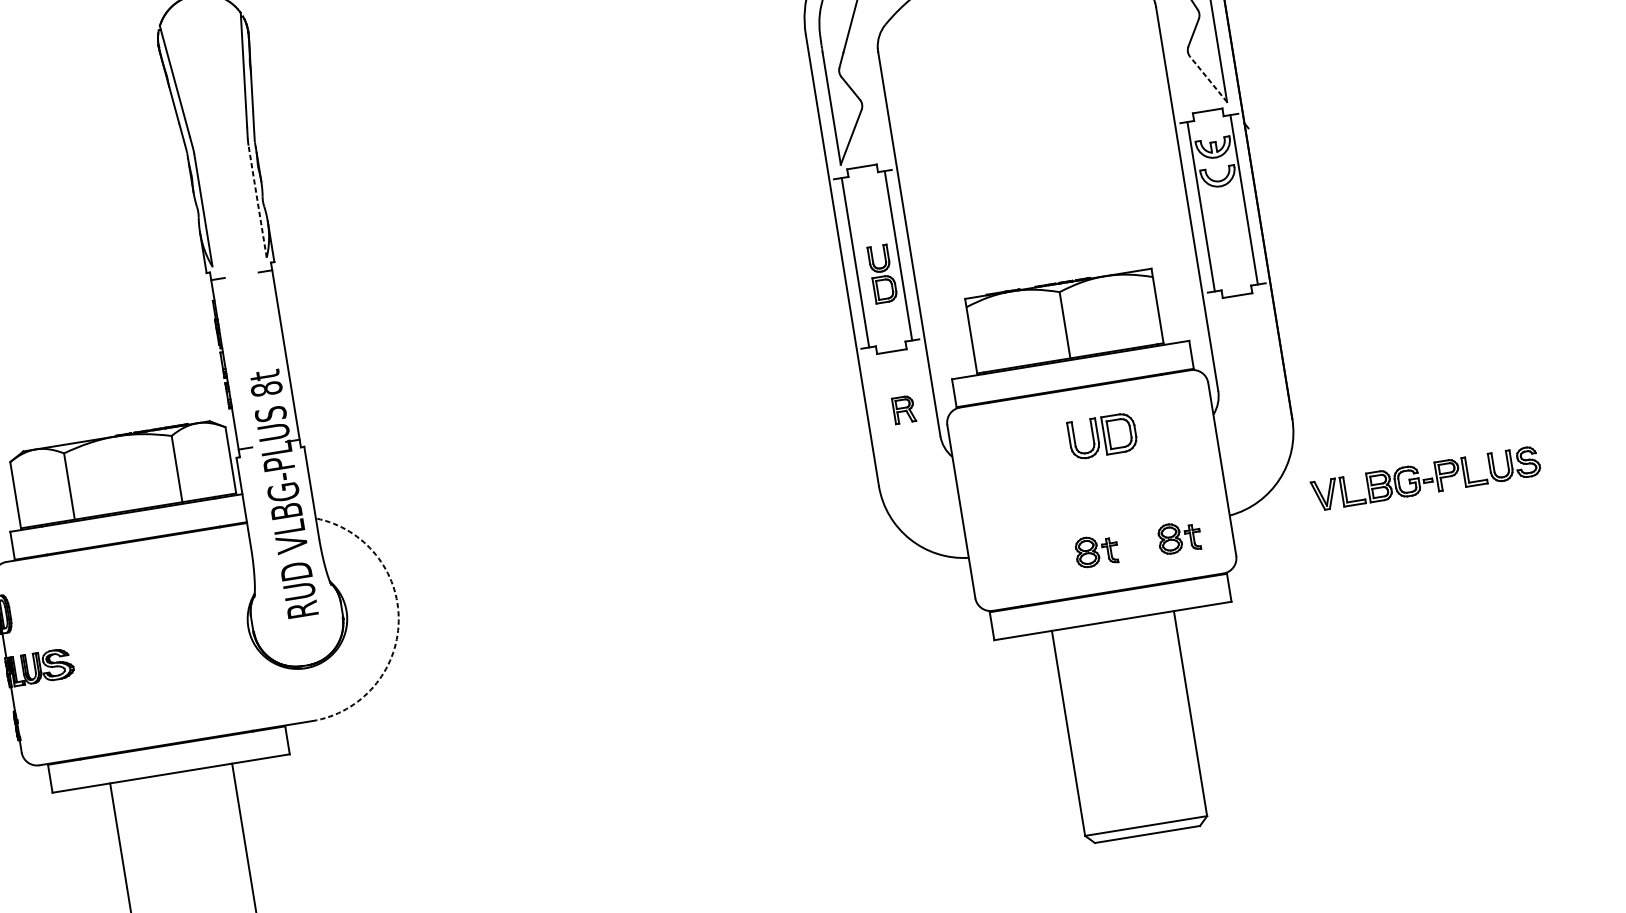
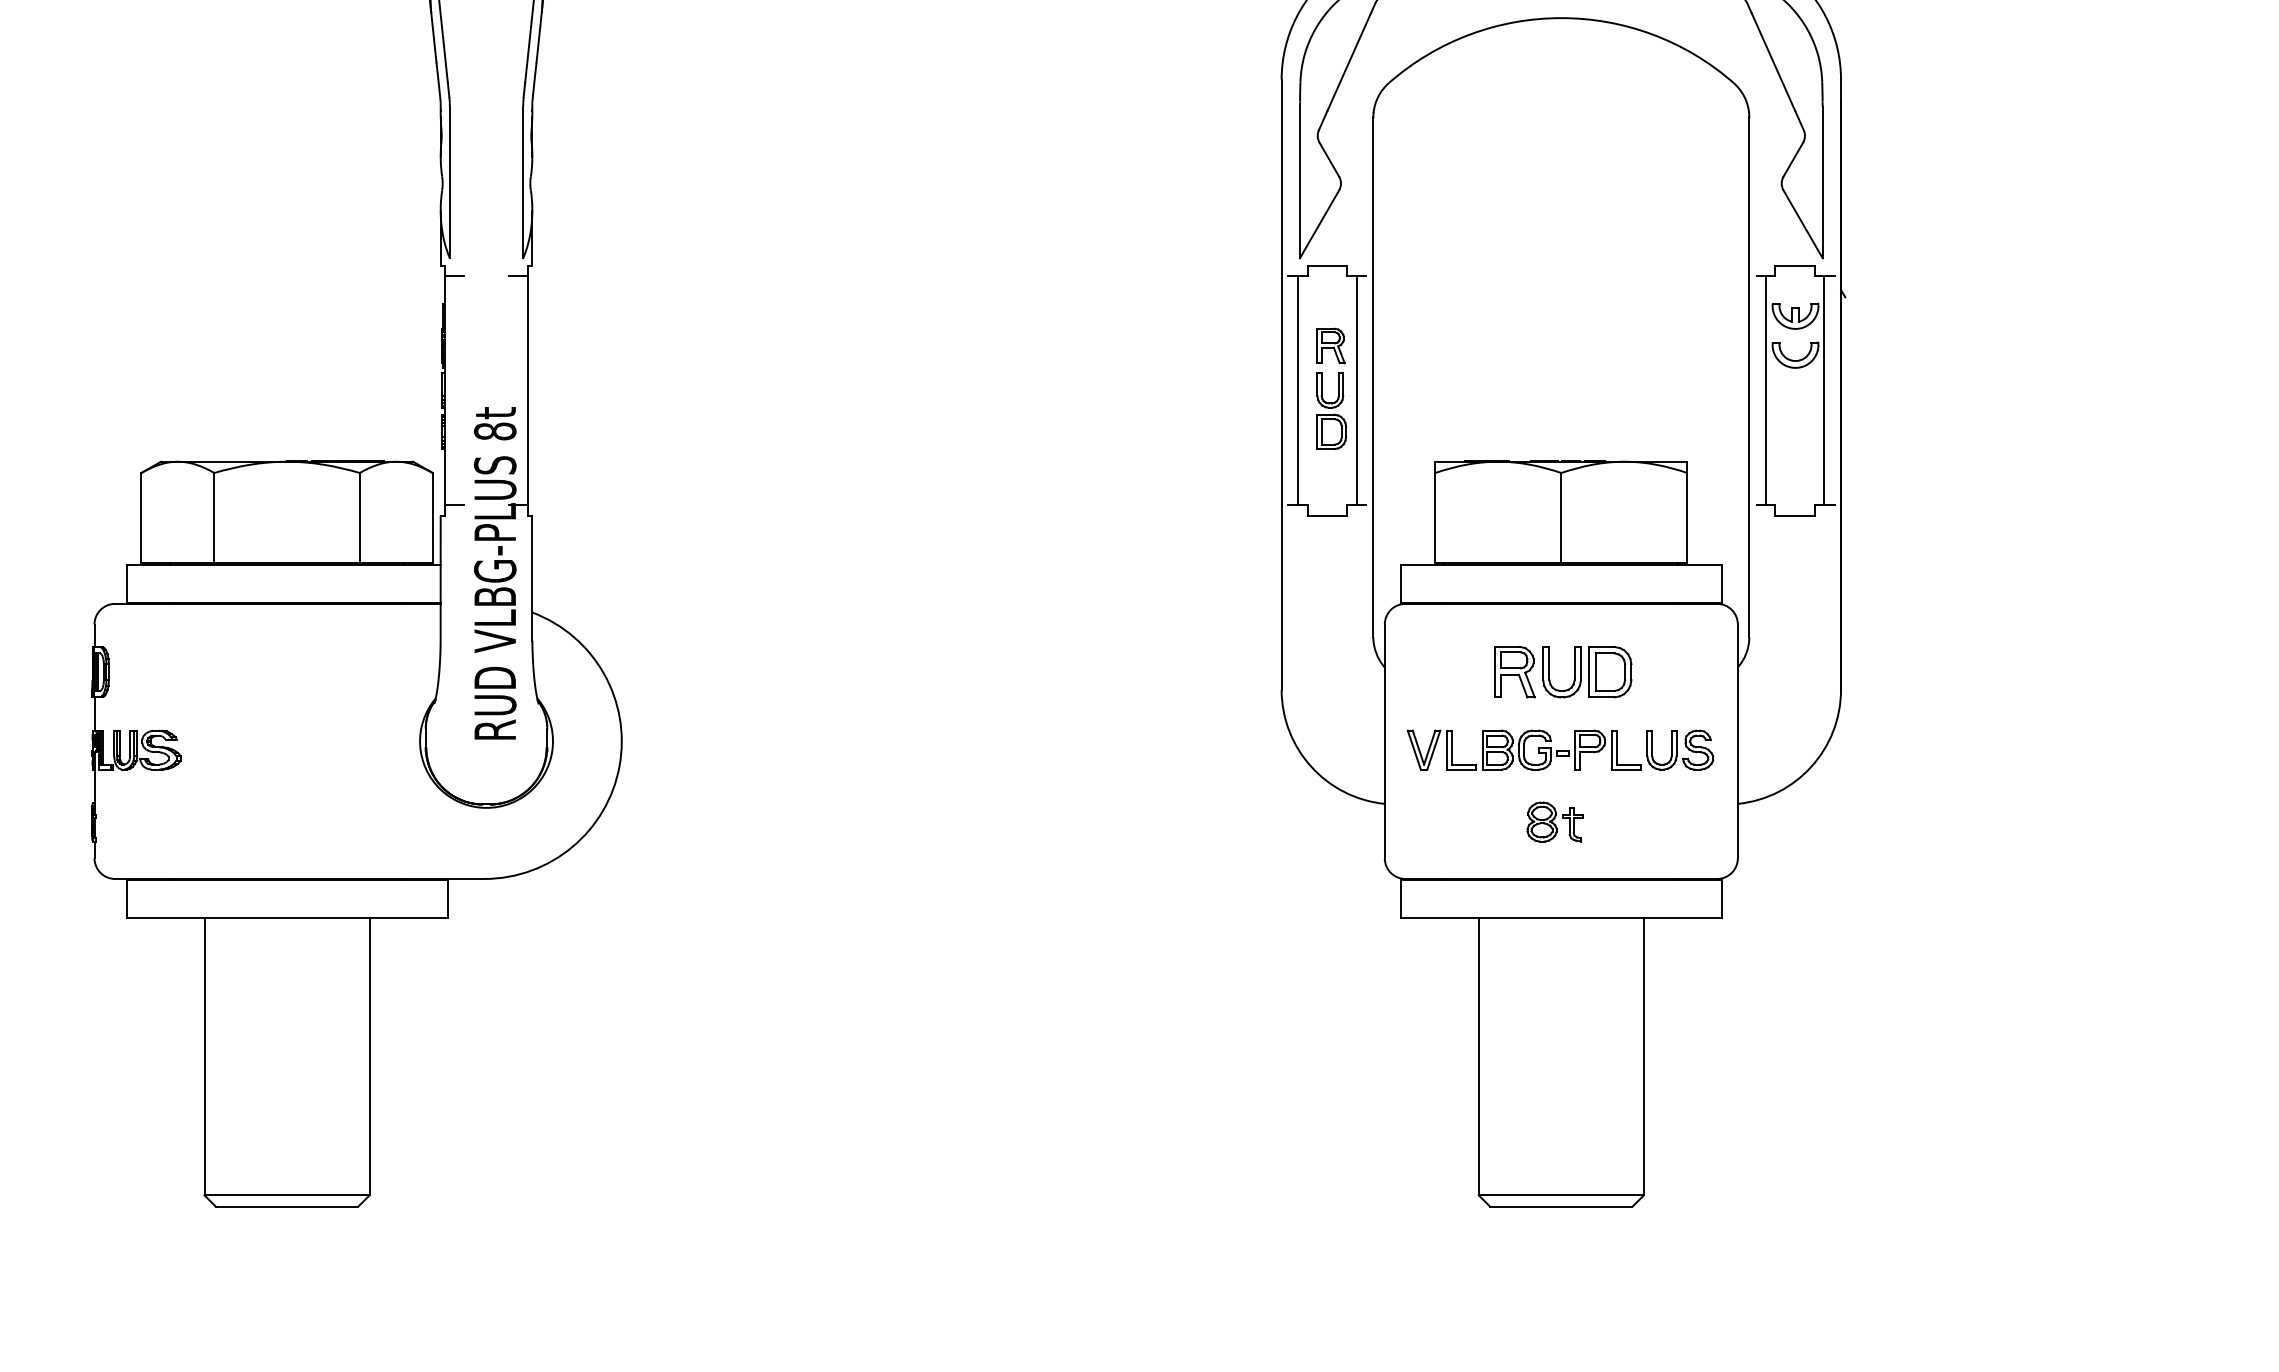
line: (1208, 78) -> (1802, 223), dashed -> solid
line: (257, 201) -> (523, 182), dashed -> solid
part: (903, 409) -> (1330, 345), moved
part: (1048, 445) -> (1514, 672), added
part: (1425, 478) -> (1560, 749), moved
part: (1179, 537) -> (1666, 821), removed
arc: (398, 621) -> (619, 765), dashed -> solid

